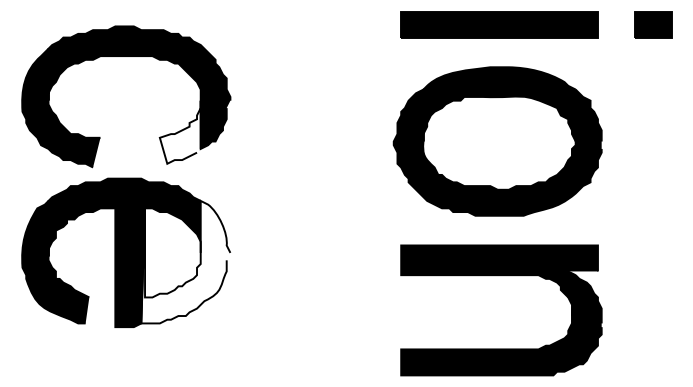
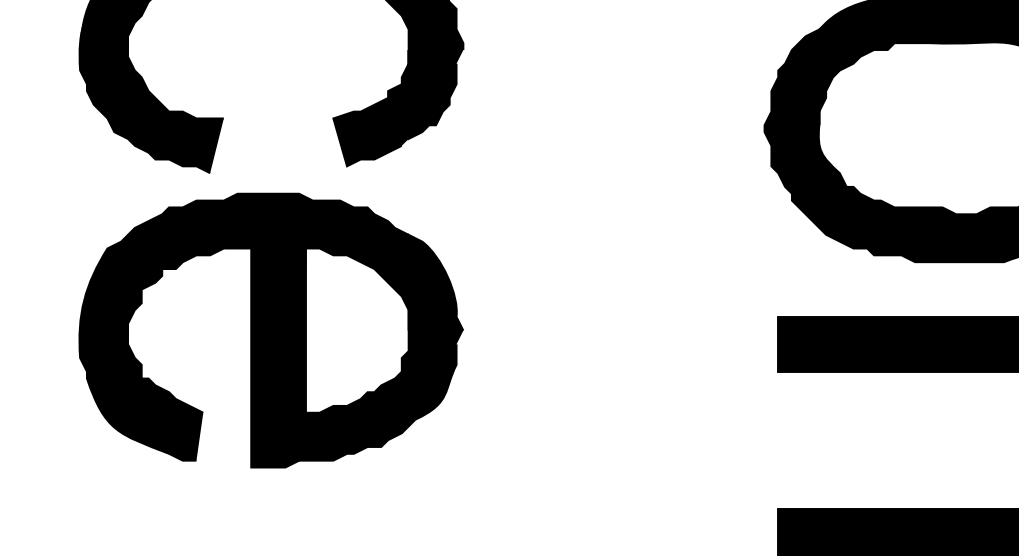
fill: (179, 131) -> (369, 106), added
fill: (185, 261) -> (380, 346), added

